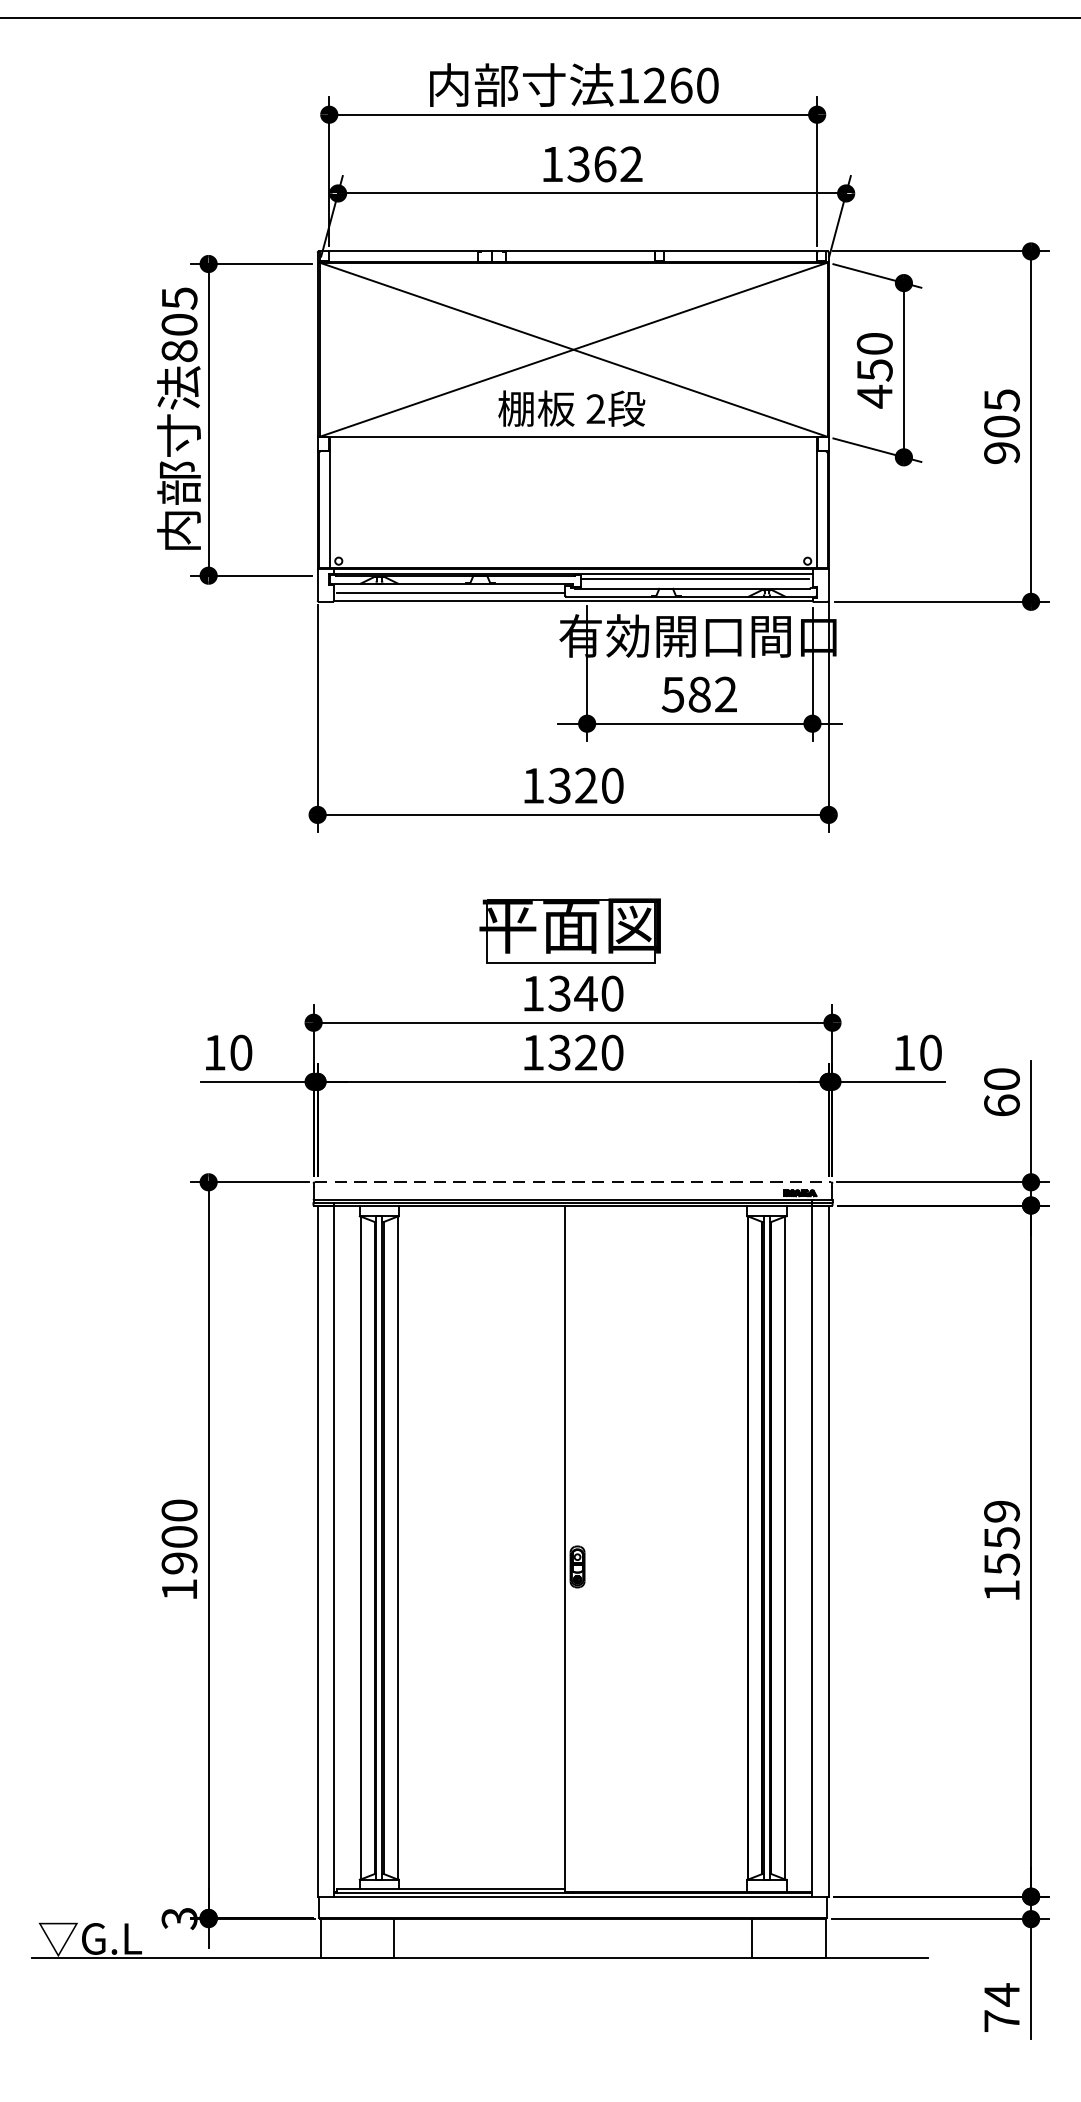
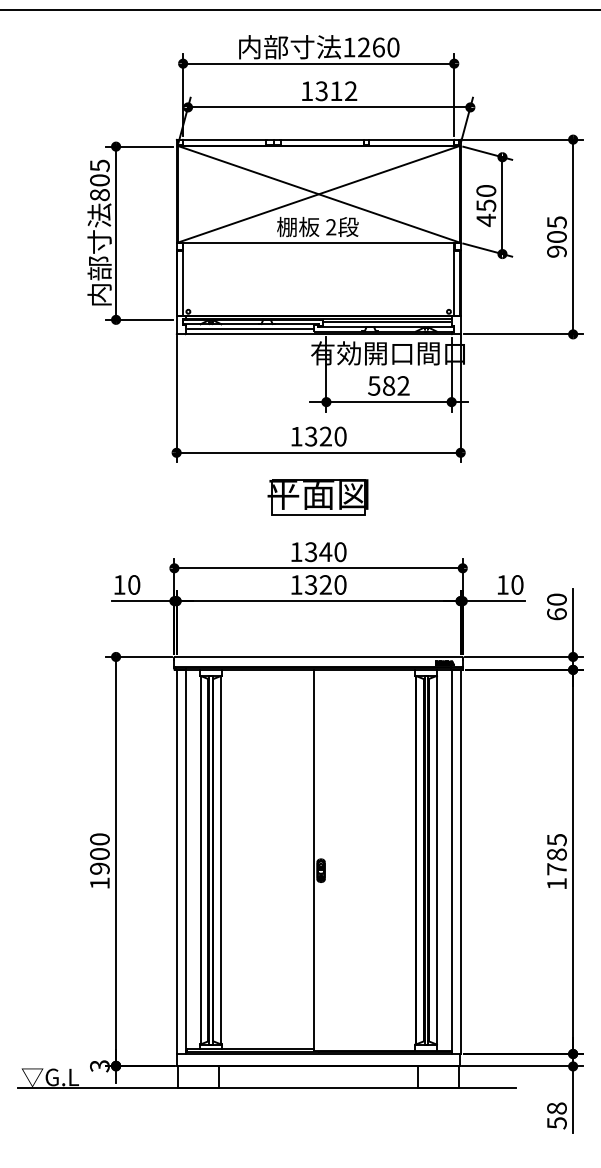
text: (605, 164) -> (336, 91), 1362 -> 1312
part: (569, 931) -> (317, 497), moved
line: (572, 1181) -> (318, 656), dashed -> solid
text: (1001, 1537) -> (556, 854), 1559 -> 1785
text: (1001, 2007) -> (556, 1115), 74 -> 58

